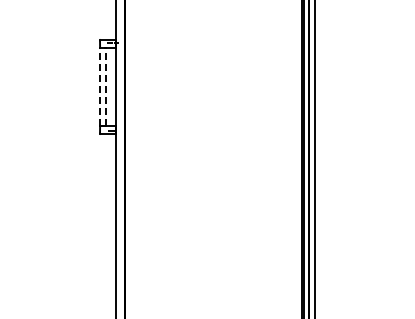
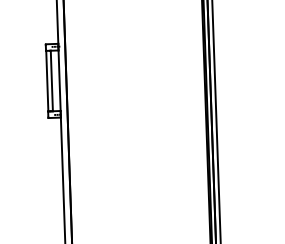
line: (100, 86) -> (47, 80), dashed -> solid
line: (106, 86) -> (52, 80), dashed -> solid

